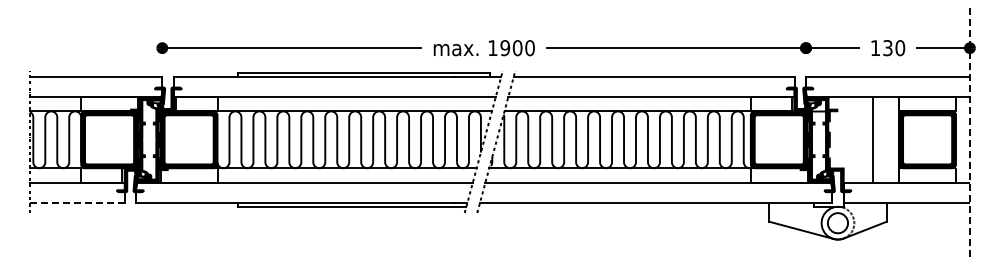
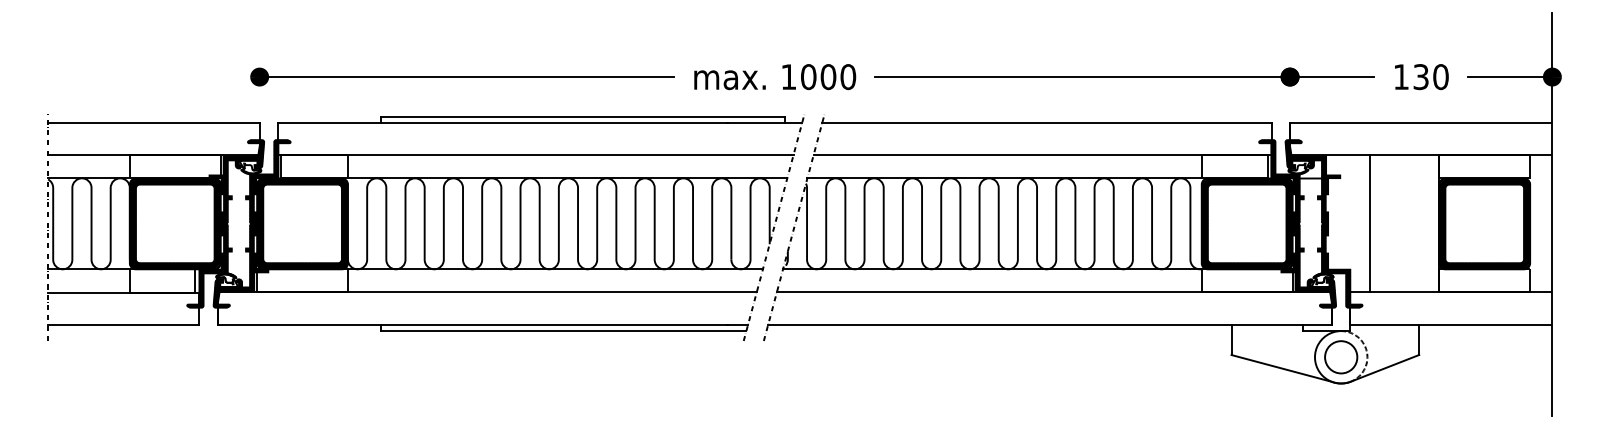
text: (504, 48) -> (807, 77), 1900 -> 1000
line: (969, 133) -> (1551, 213), dashed -> solid
line: (873, 139) -> (1370, 223), moved
line: (77, 202) -> (123, 324), dashed -> solid

